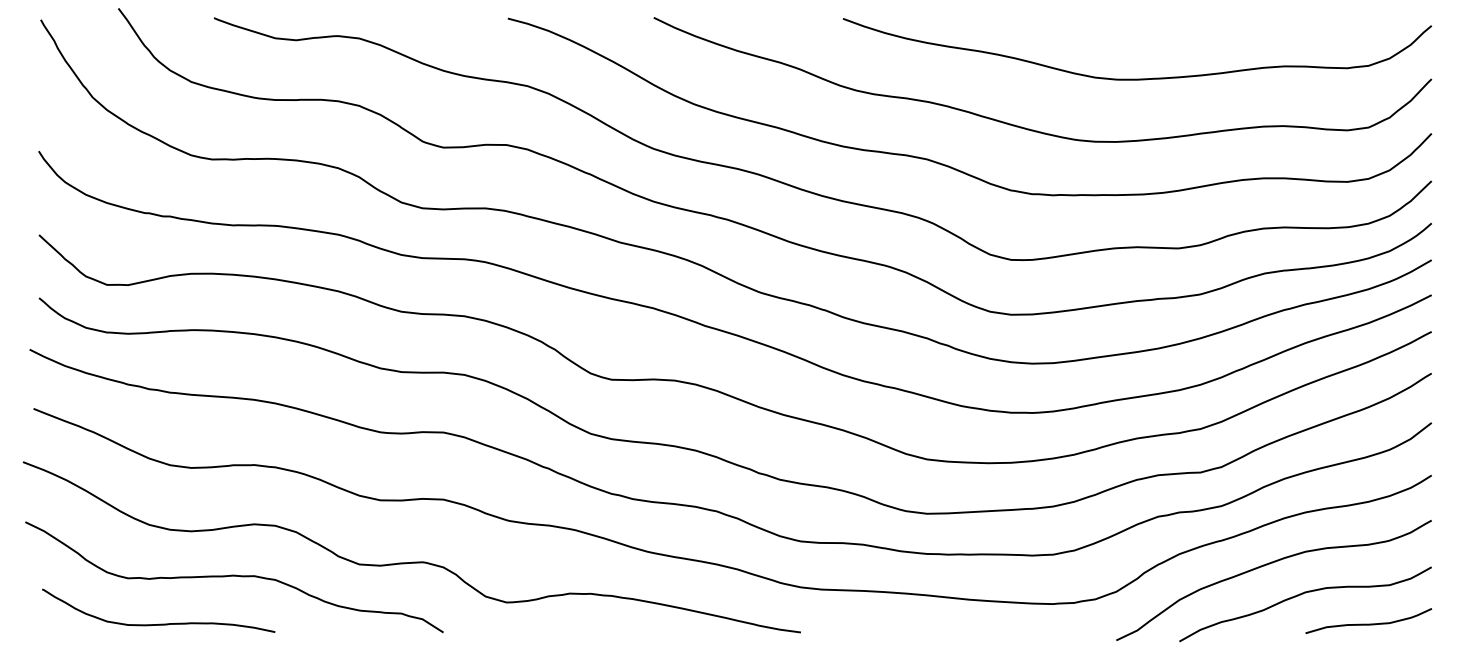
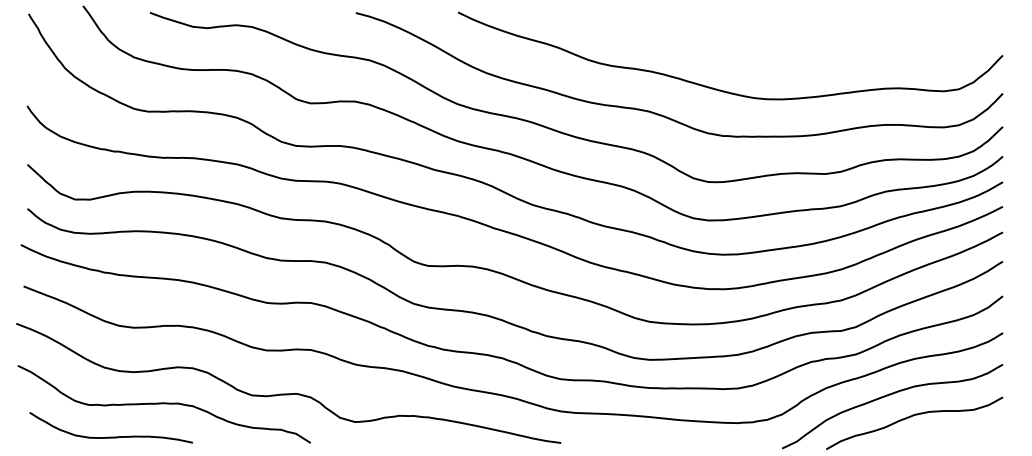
curve: (1136, 77) -> (796, 54), removed
curve: (1368, 623) -> (958, 436), removed

